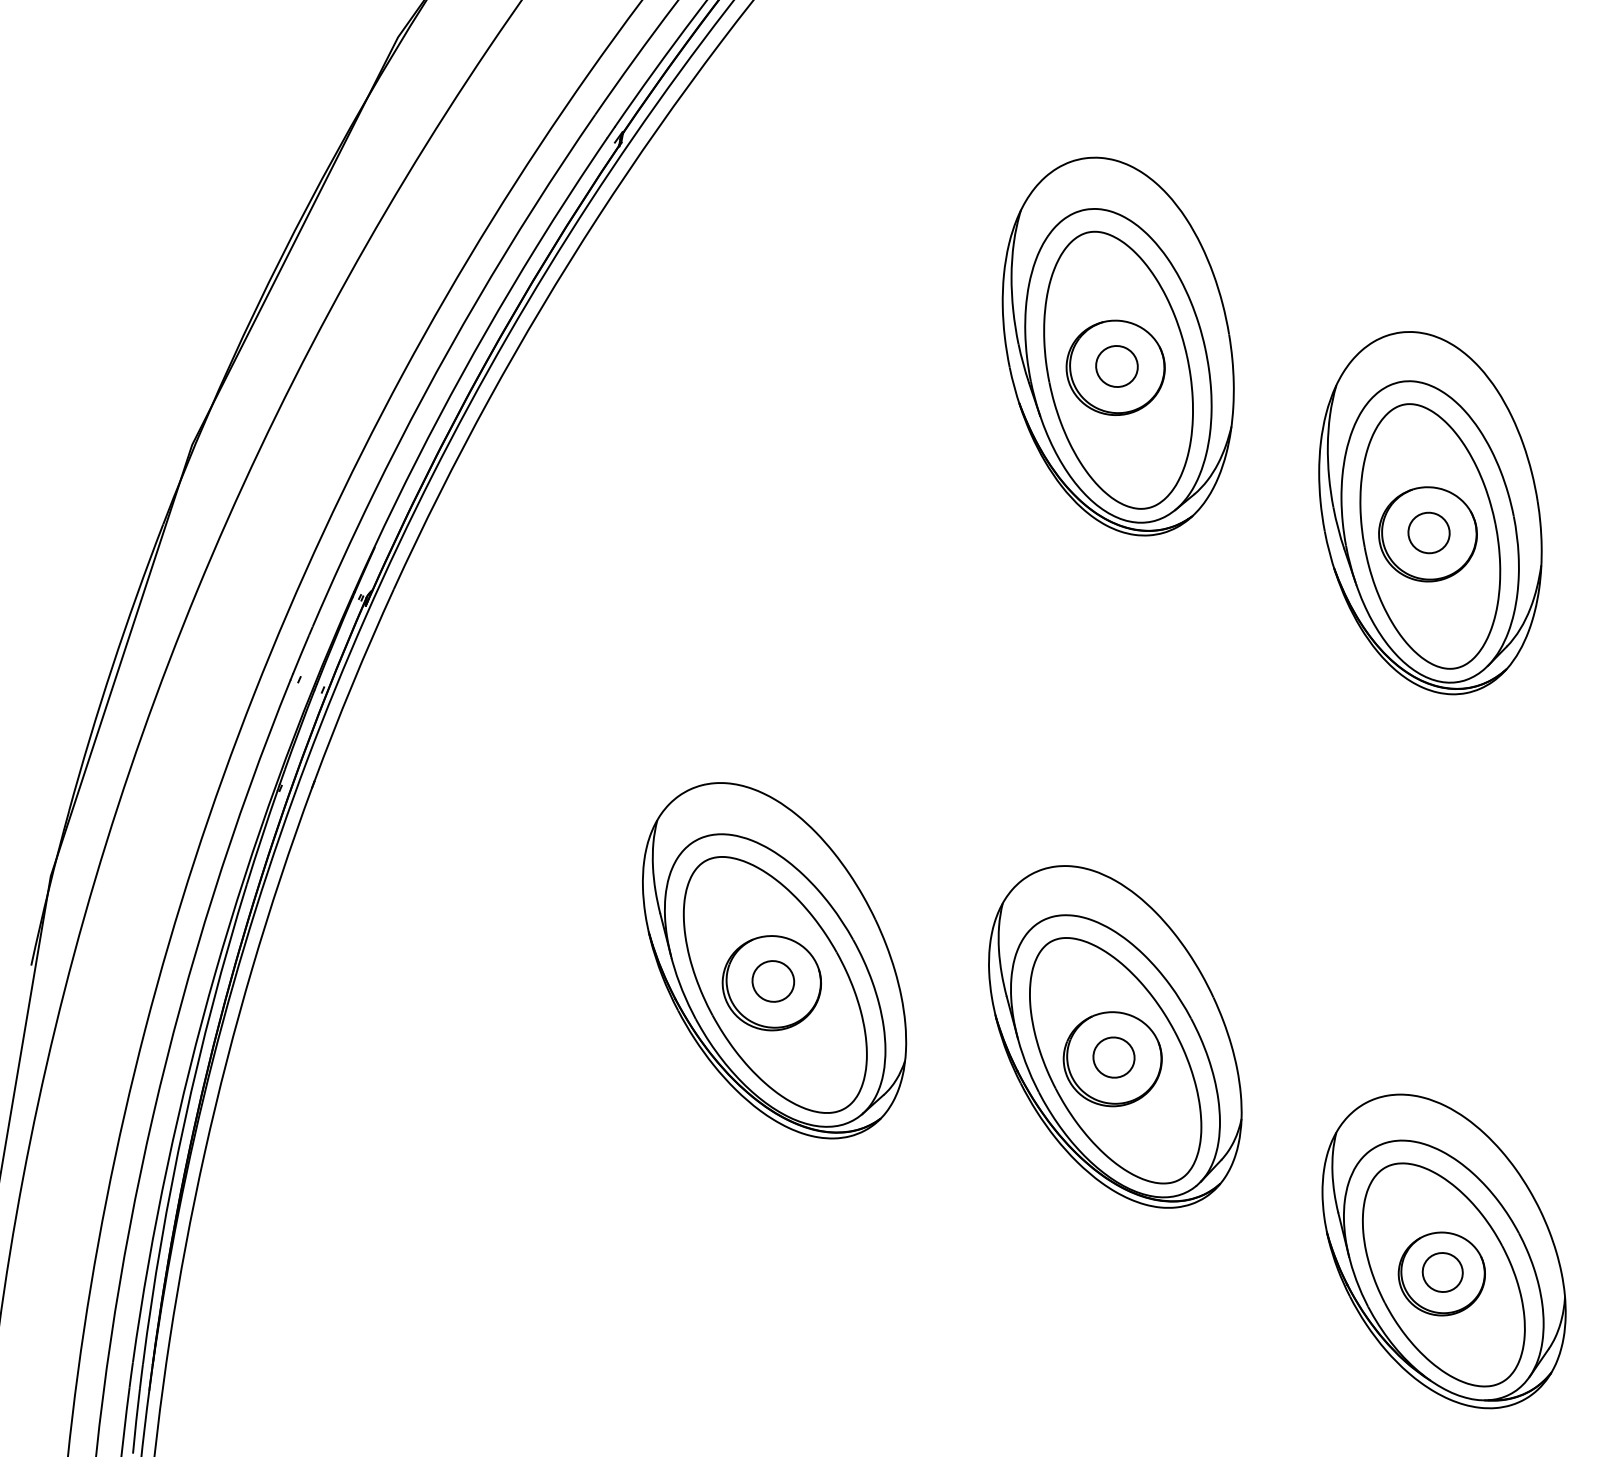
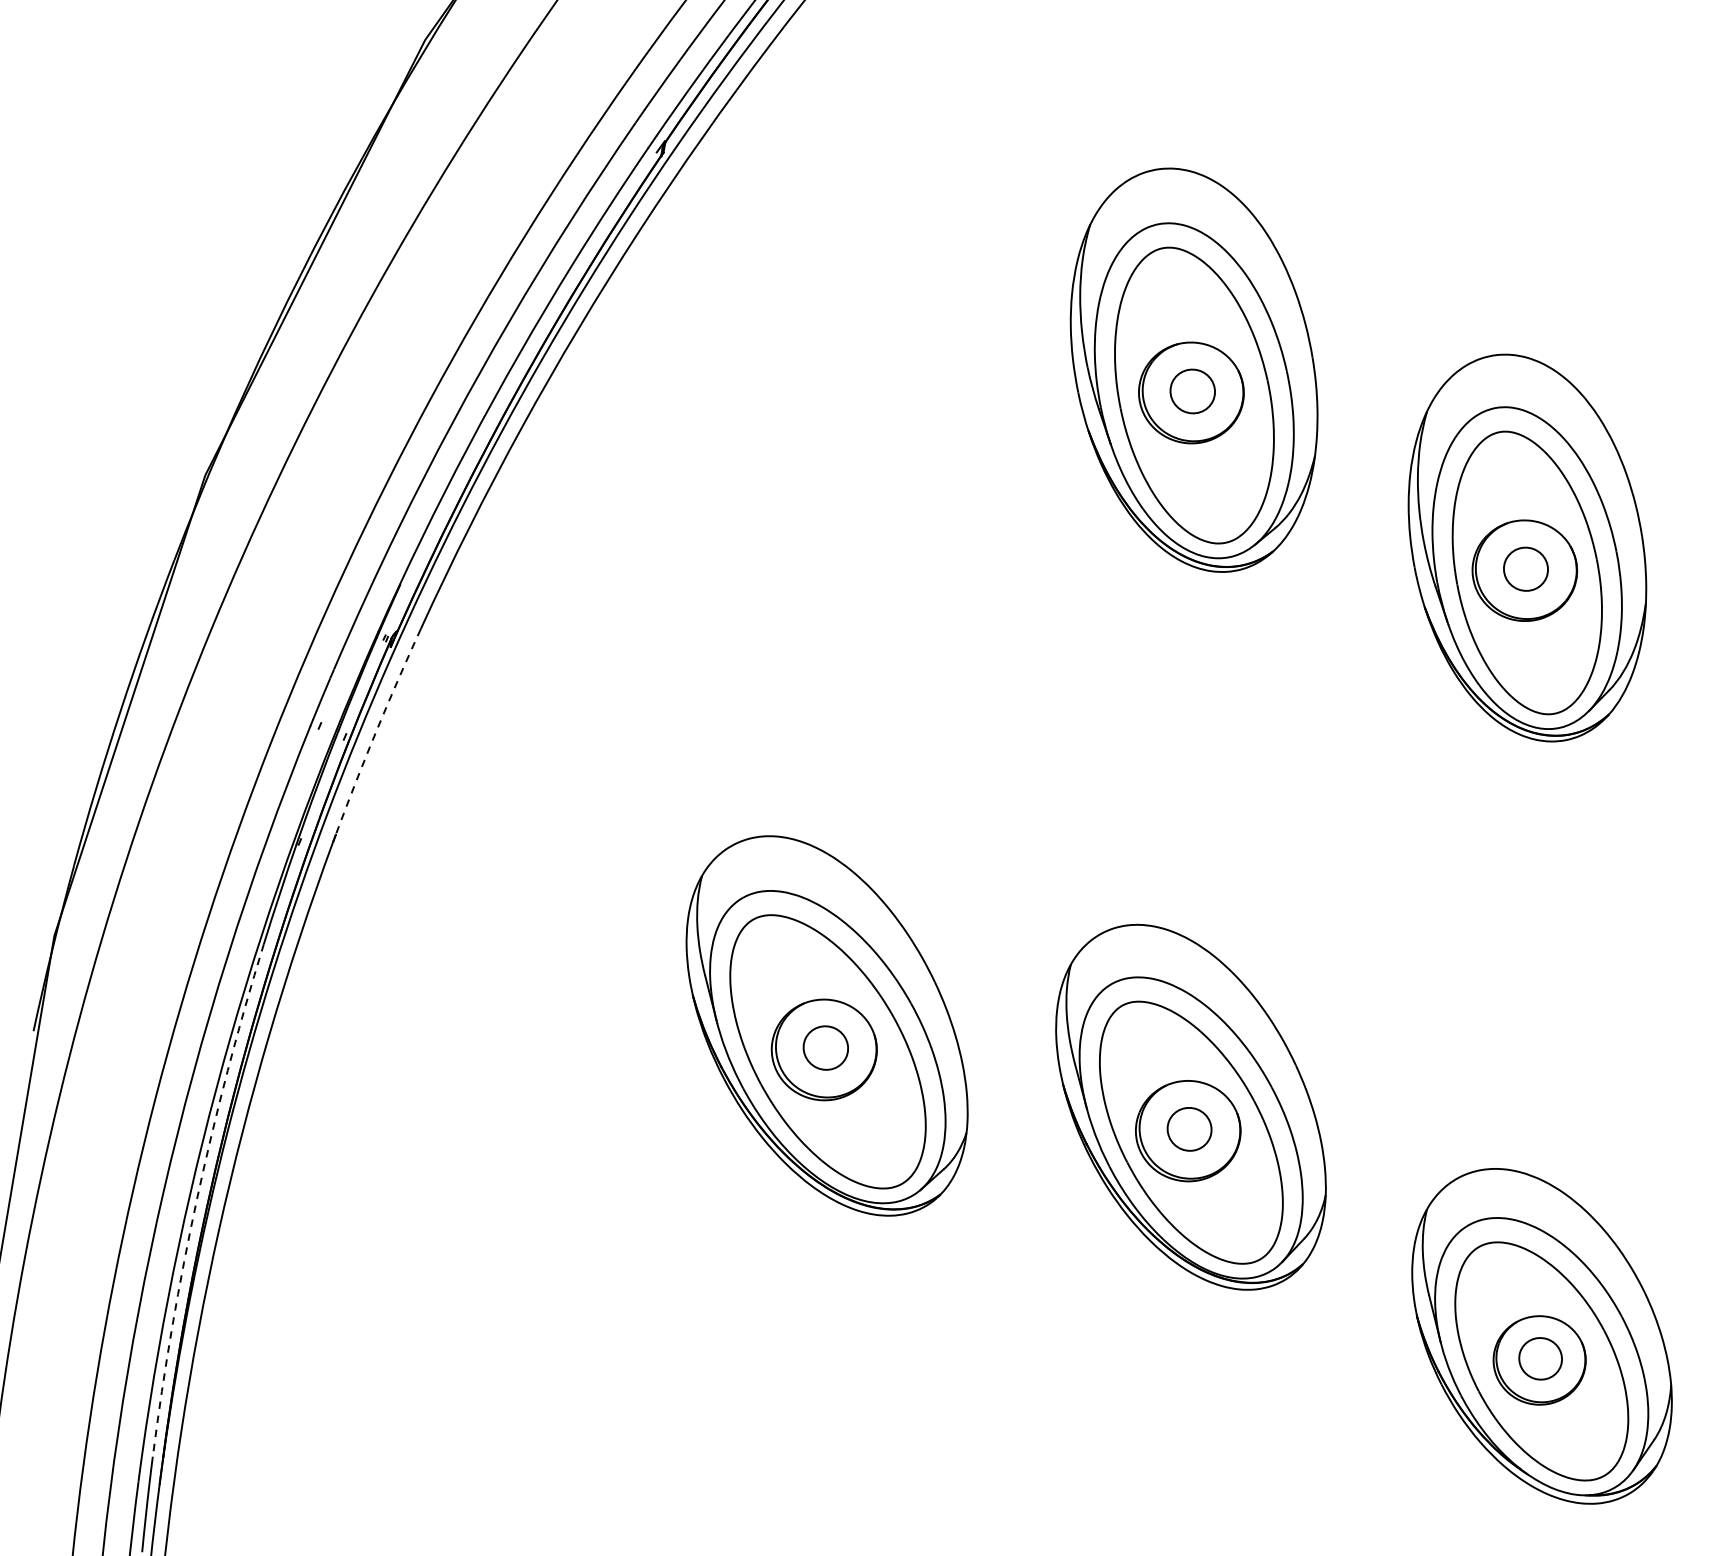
arc: (352, 684) -> (376, 731), solid -> dashed
arc: (184, 1121) -> (197, 1197), solid -> dashed

